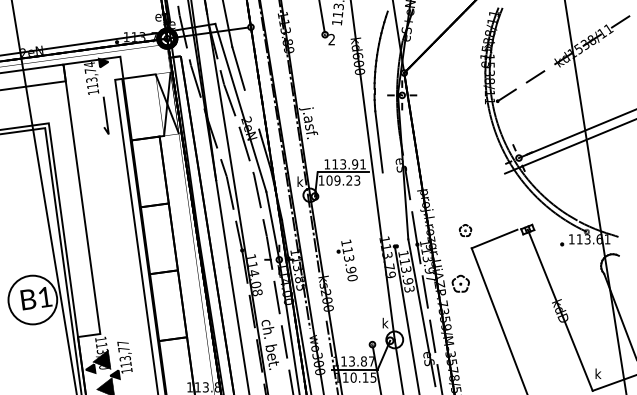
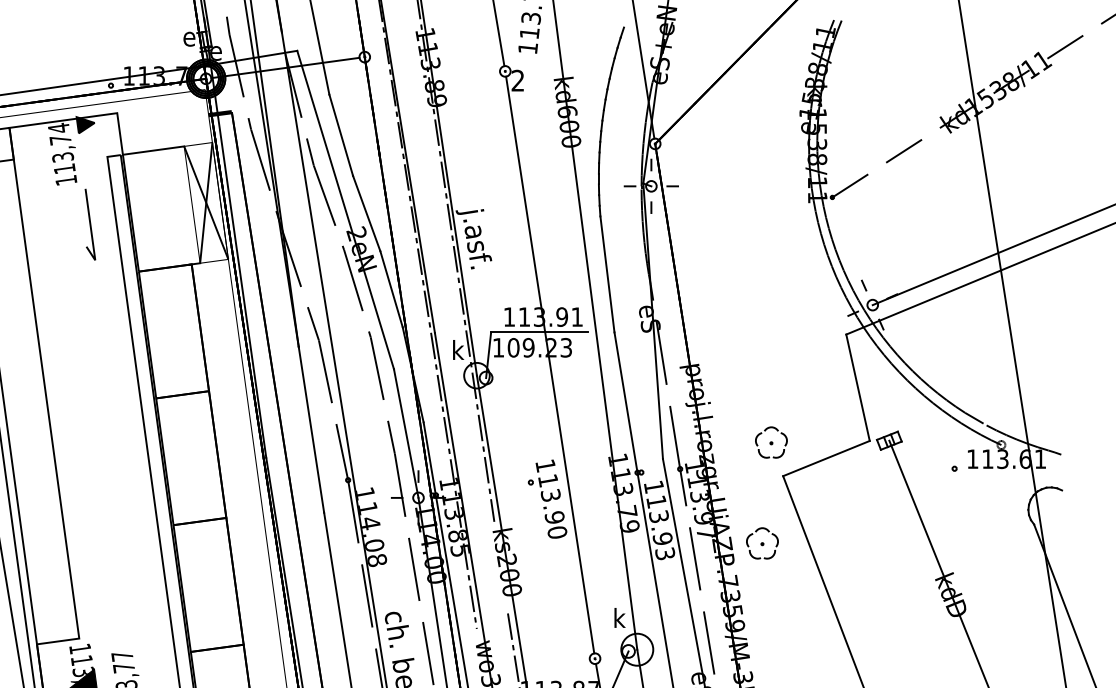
line: (251, 109) -> (365, 213), added
line: (348, 189) -> (549, 364), added
line: (511, 201) -> (858, 387), added
line: (388, 209) -> (625, 402), added
part: (465, 230) -> (771, 442), size x1.43

